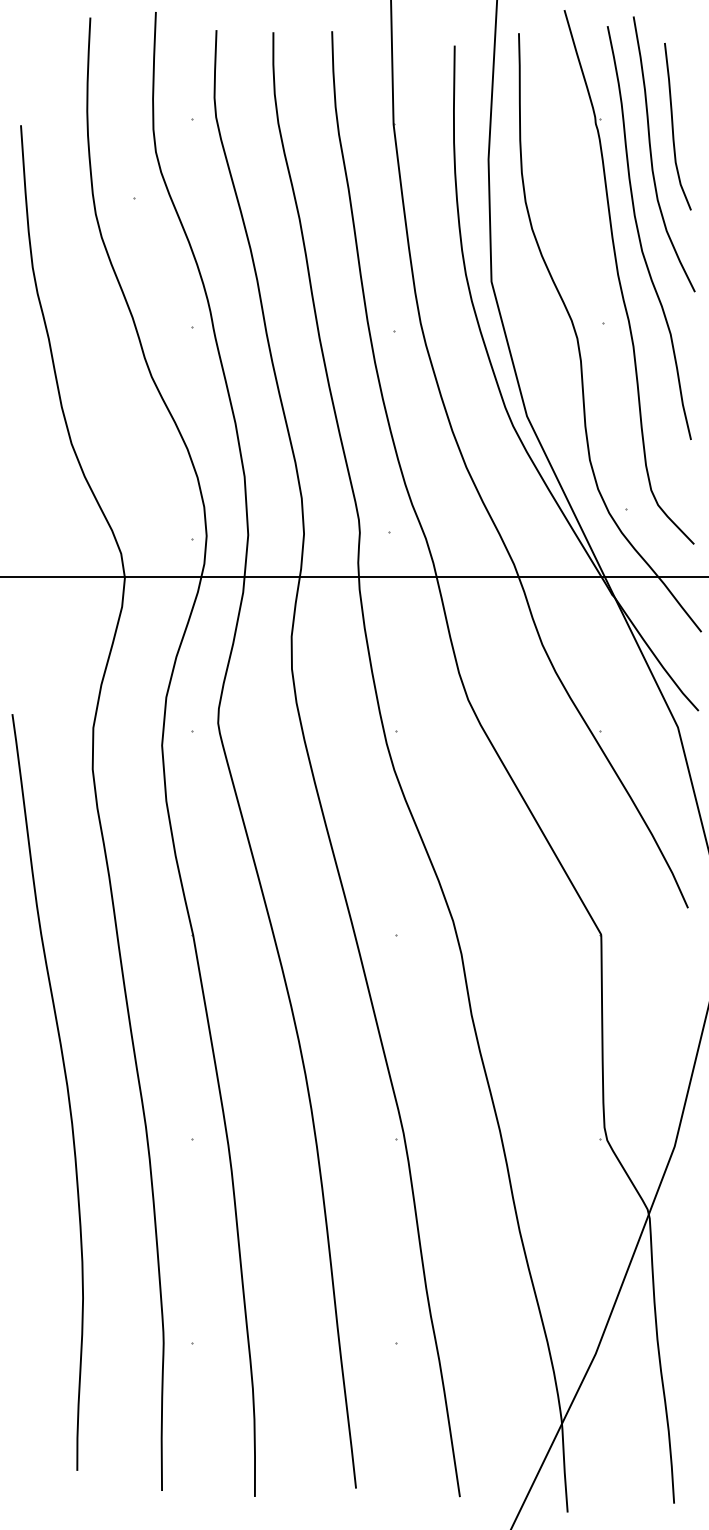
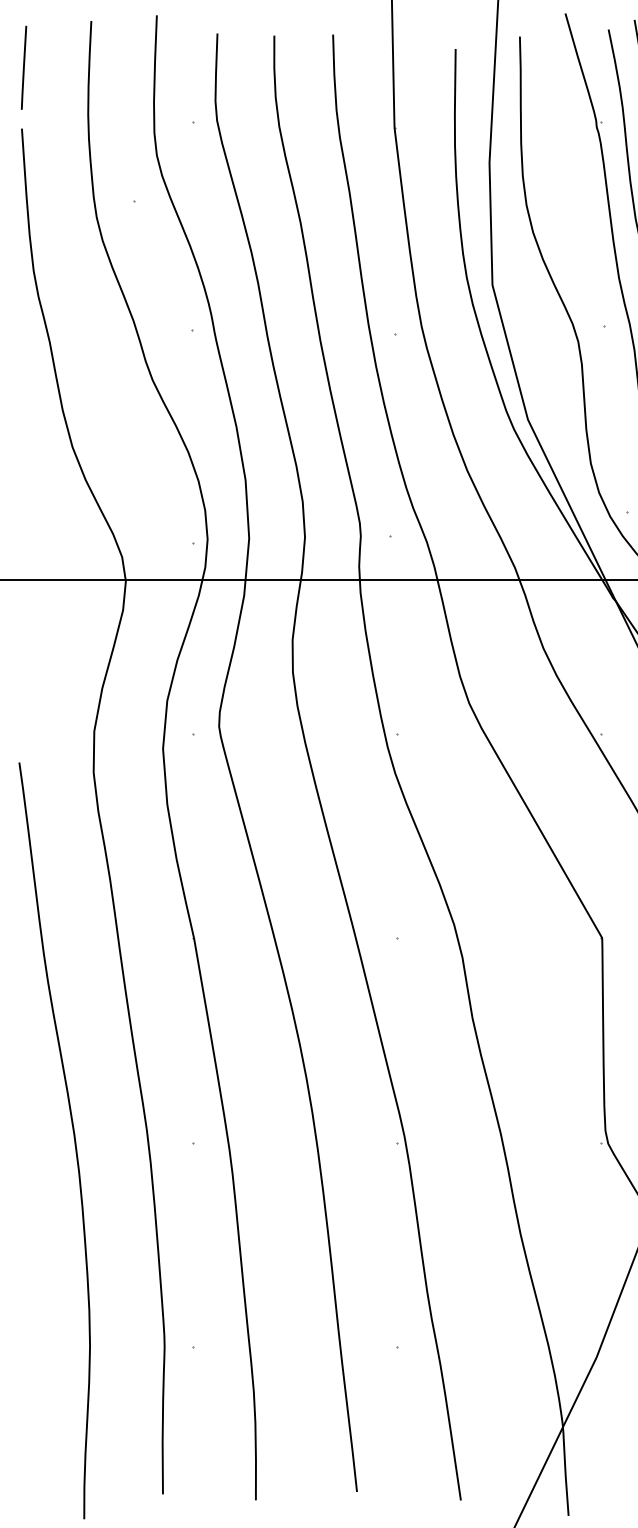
line: (23, 64) -> (24, 67), added
curve: (66, 1089) -> (73, 1137), moved

